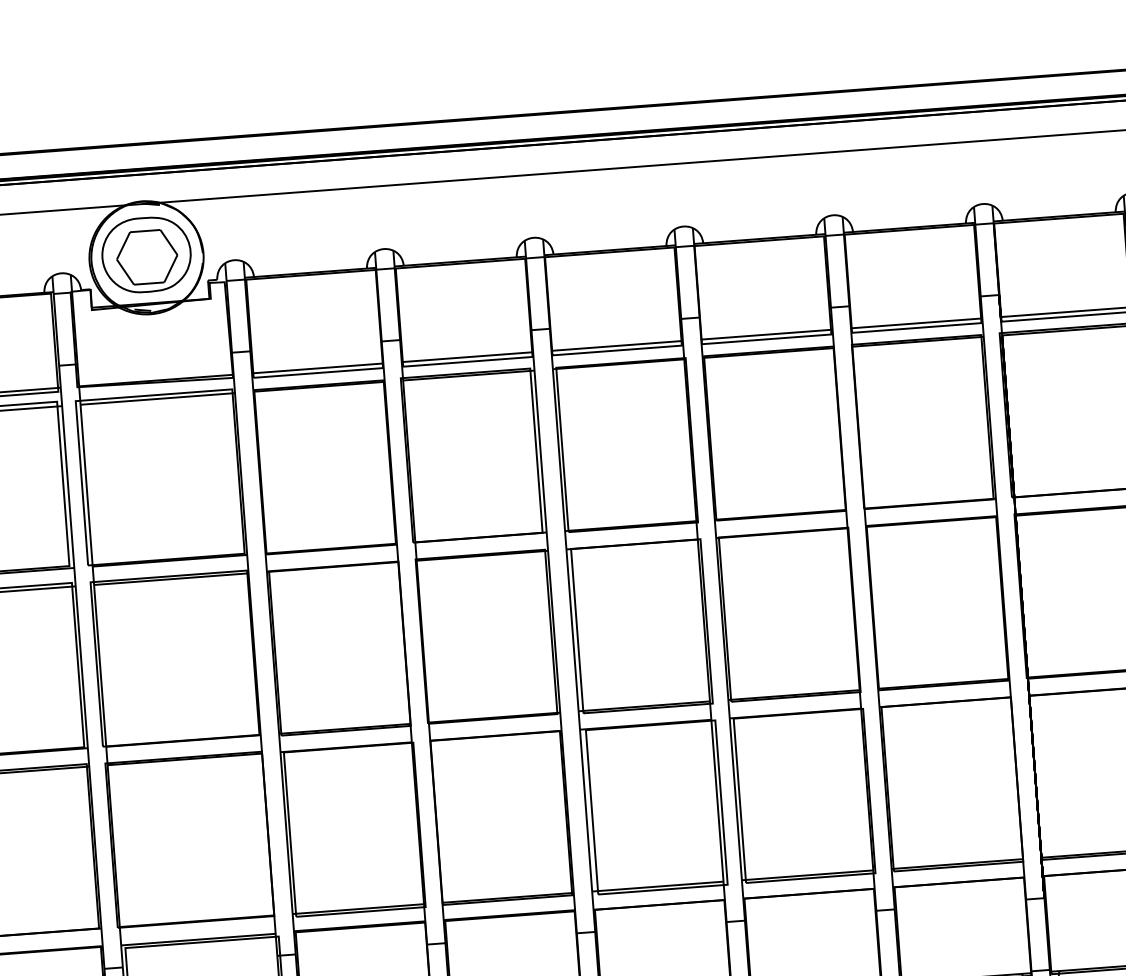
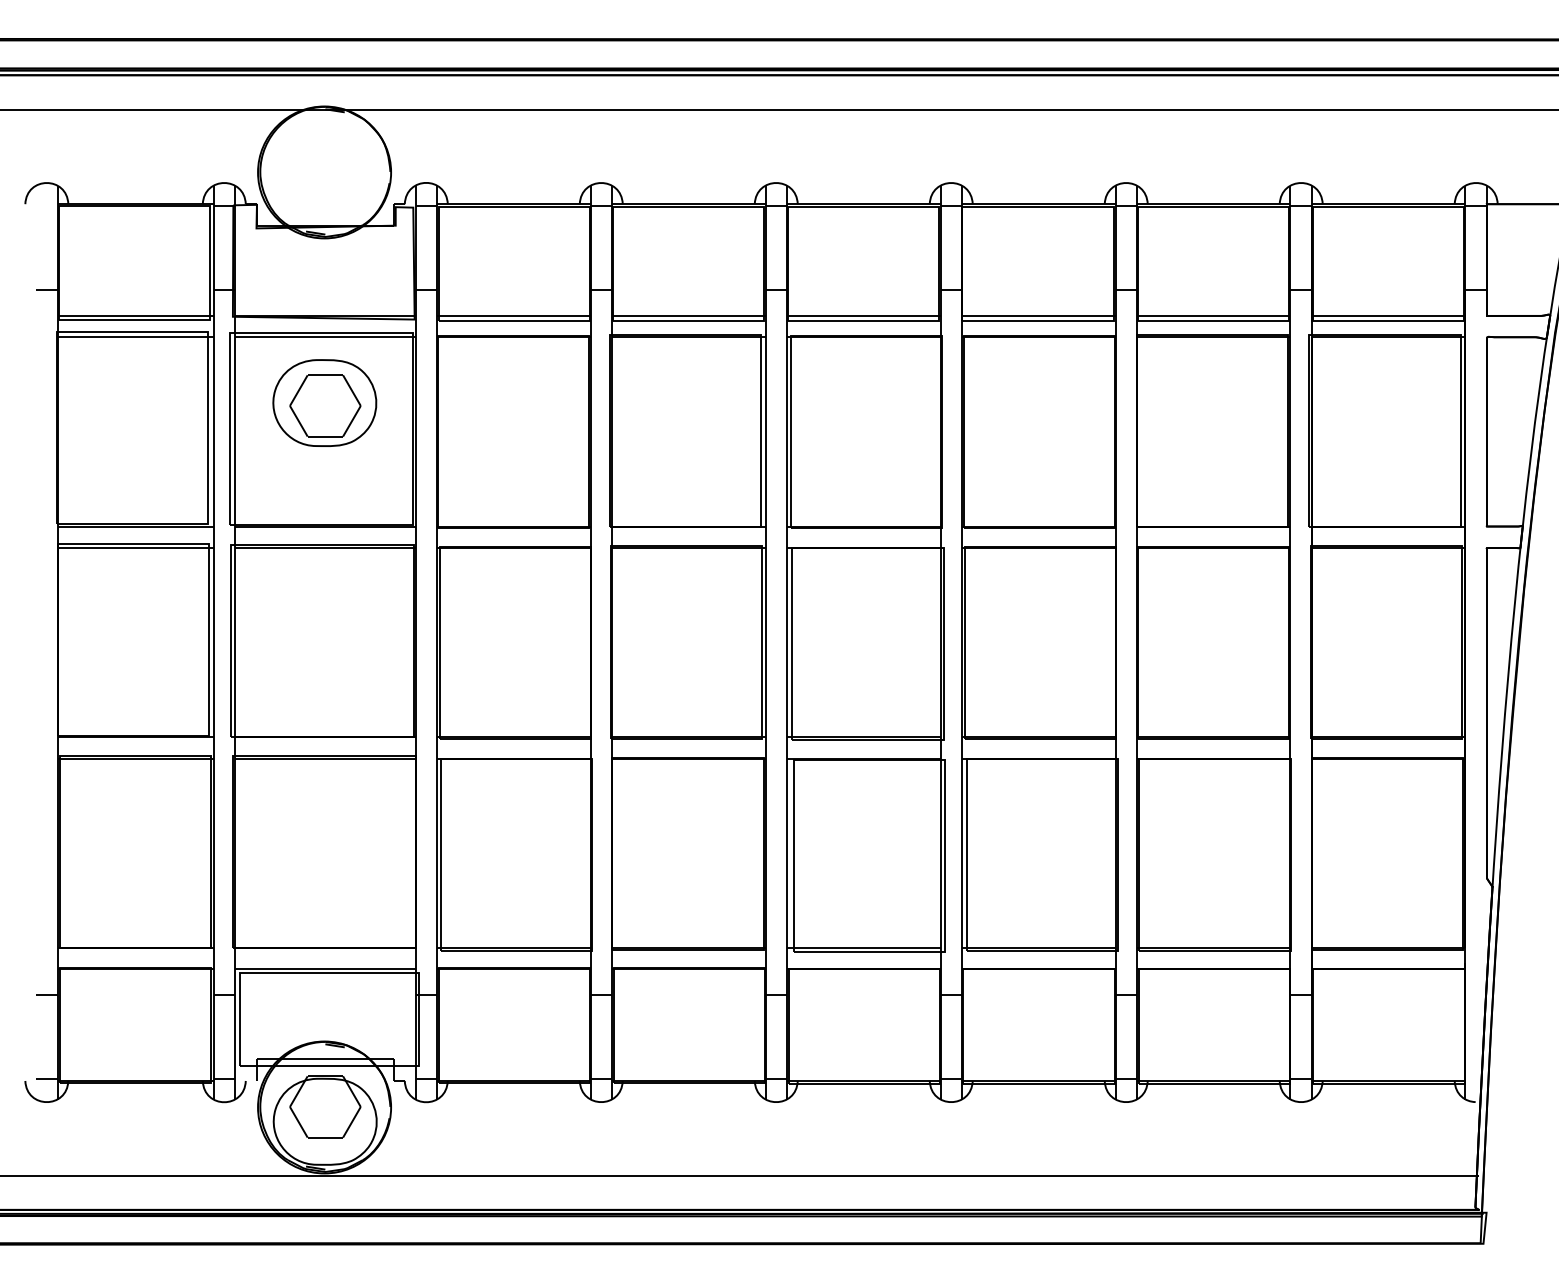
part: (146, 254) -> (324, 402), moved

